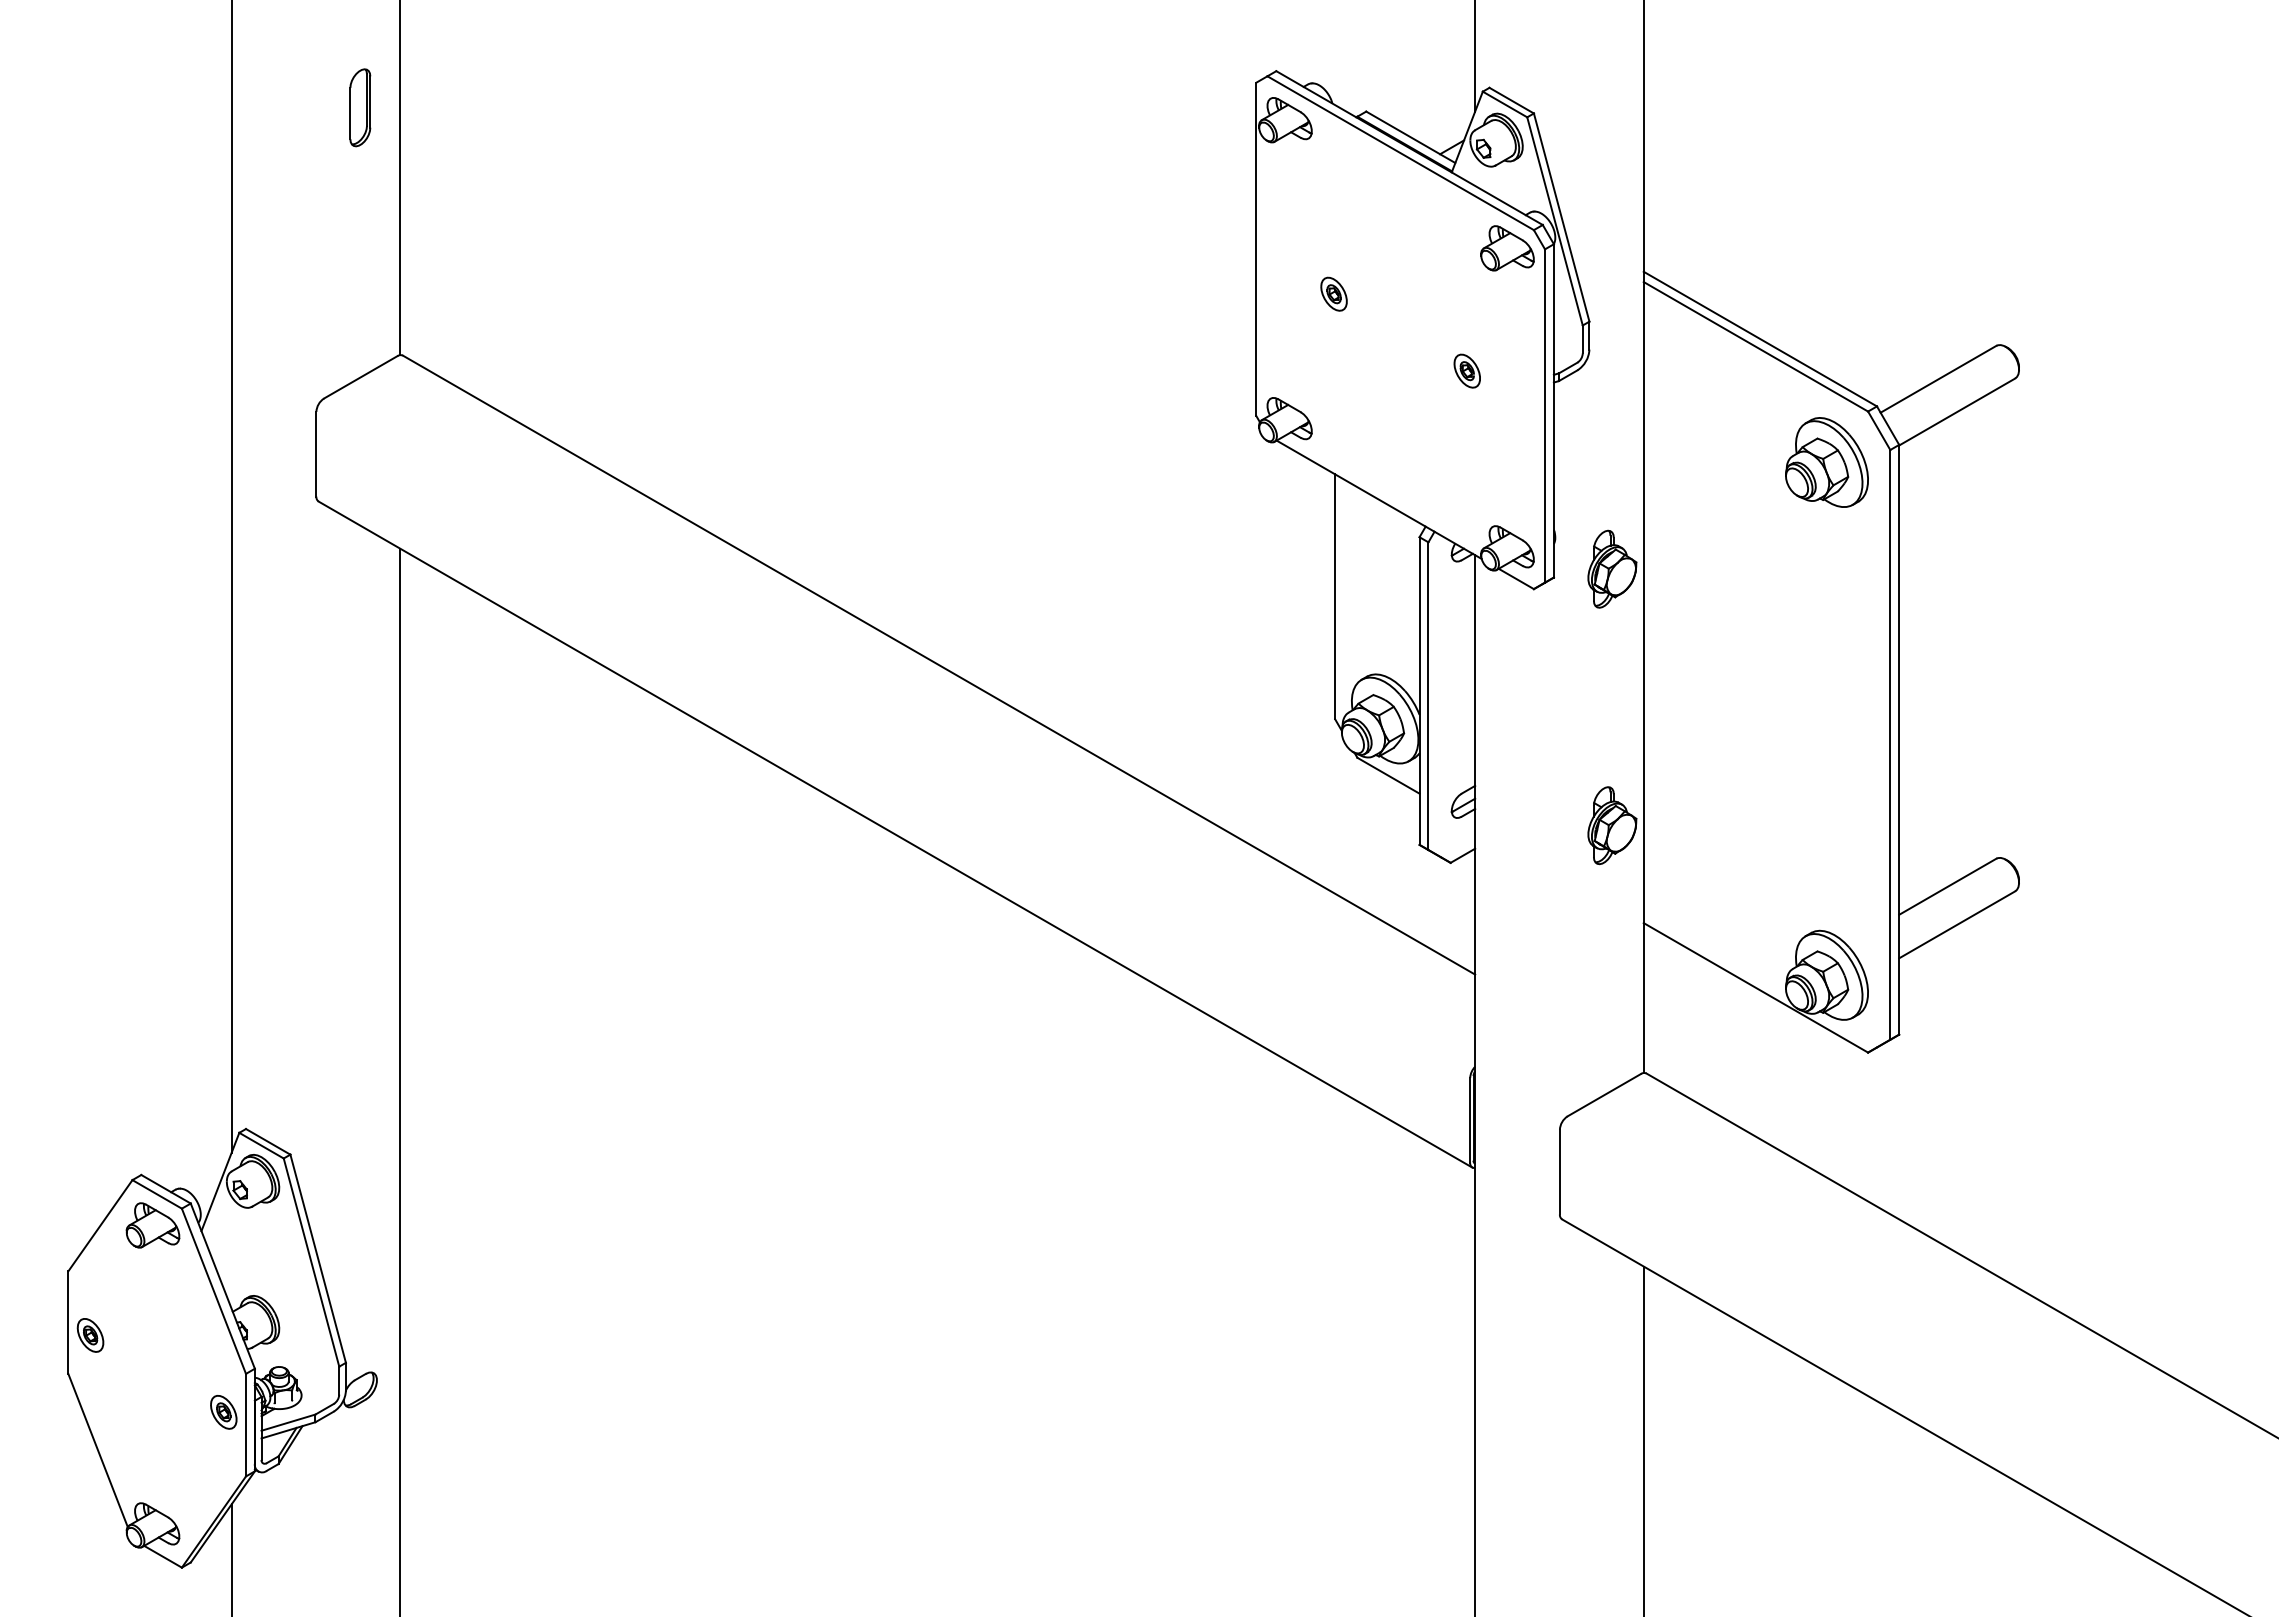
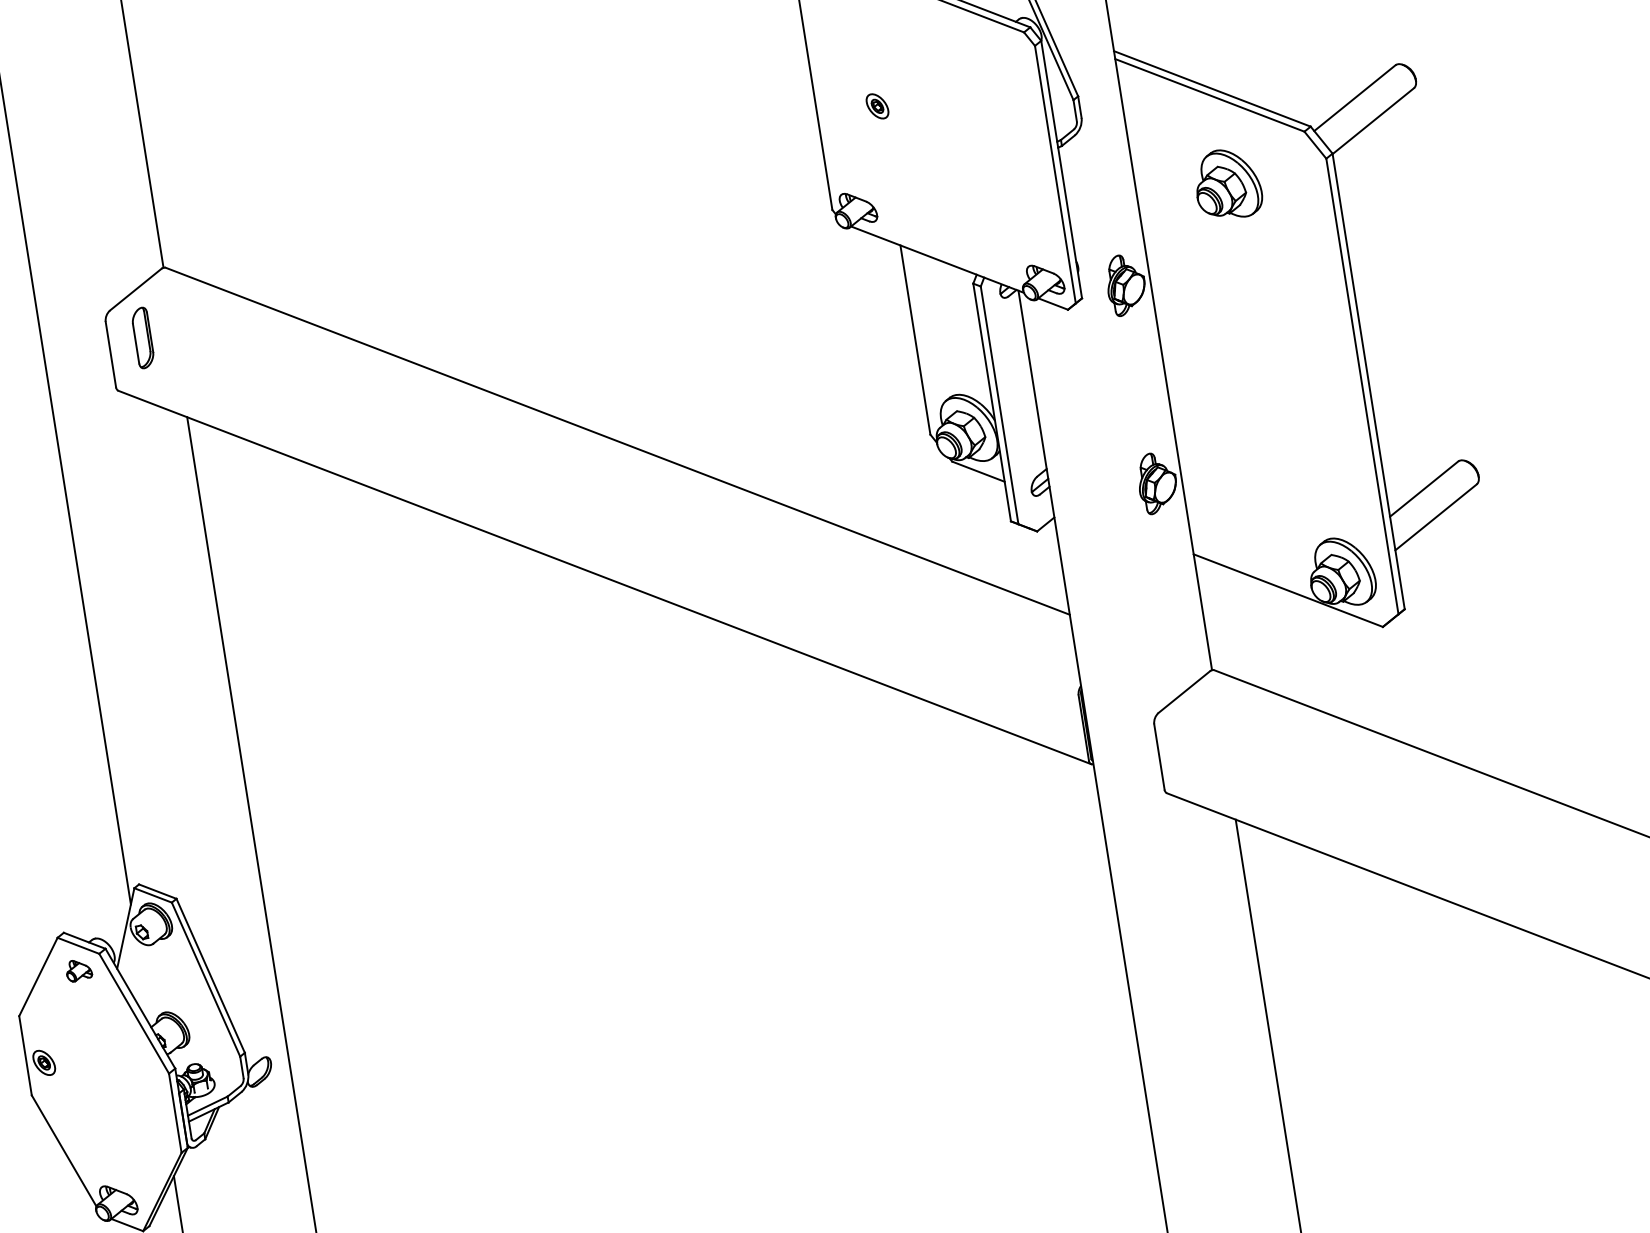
part: (360, 107) -> (143, 337), moved
part: (1507, 248) -> (1005, 49), removed
part: (1466, 370) -> (989, 149), removed
part: (1826, 462) -> (1227, 184), moved
part: (152, 1225) -> (78, 970), size x0.6
part: (223, 1412) -> (156, 1106), removed

